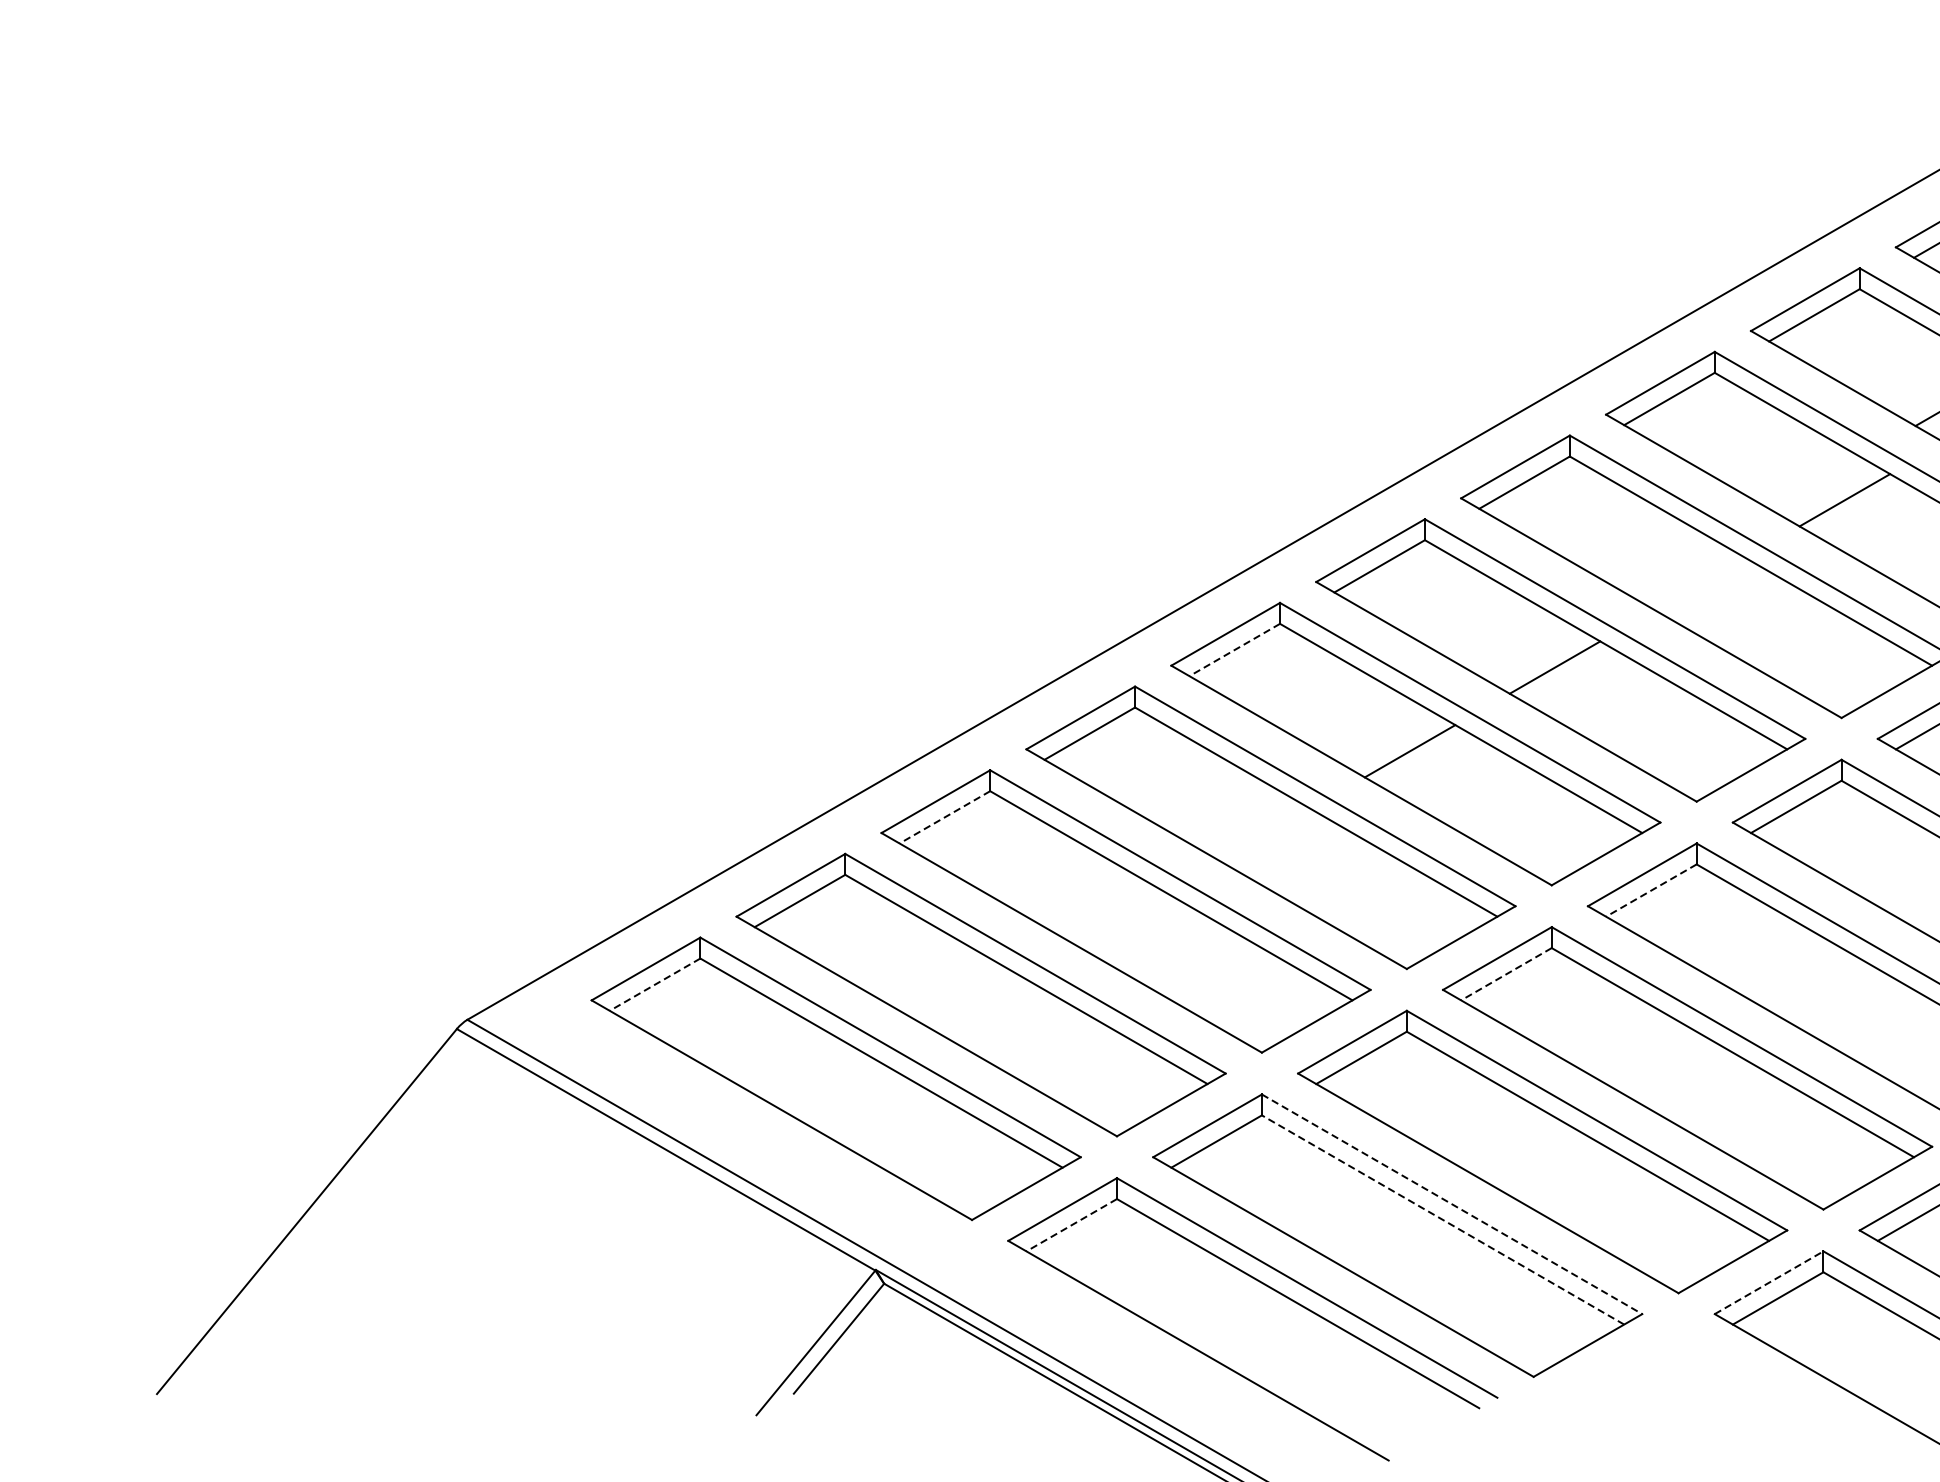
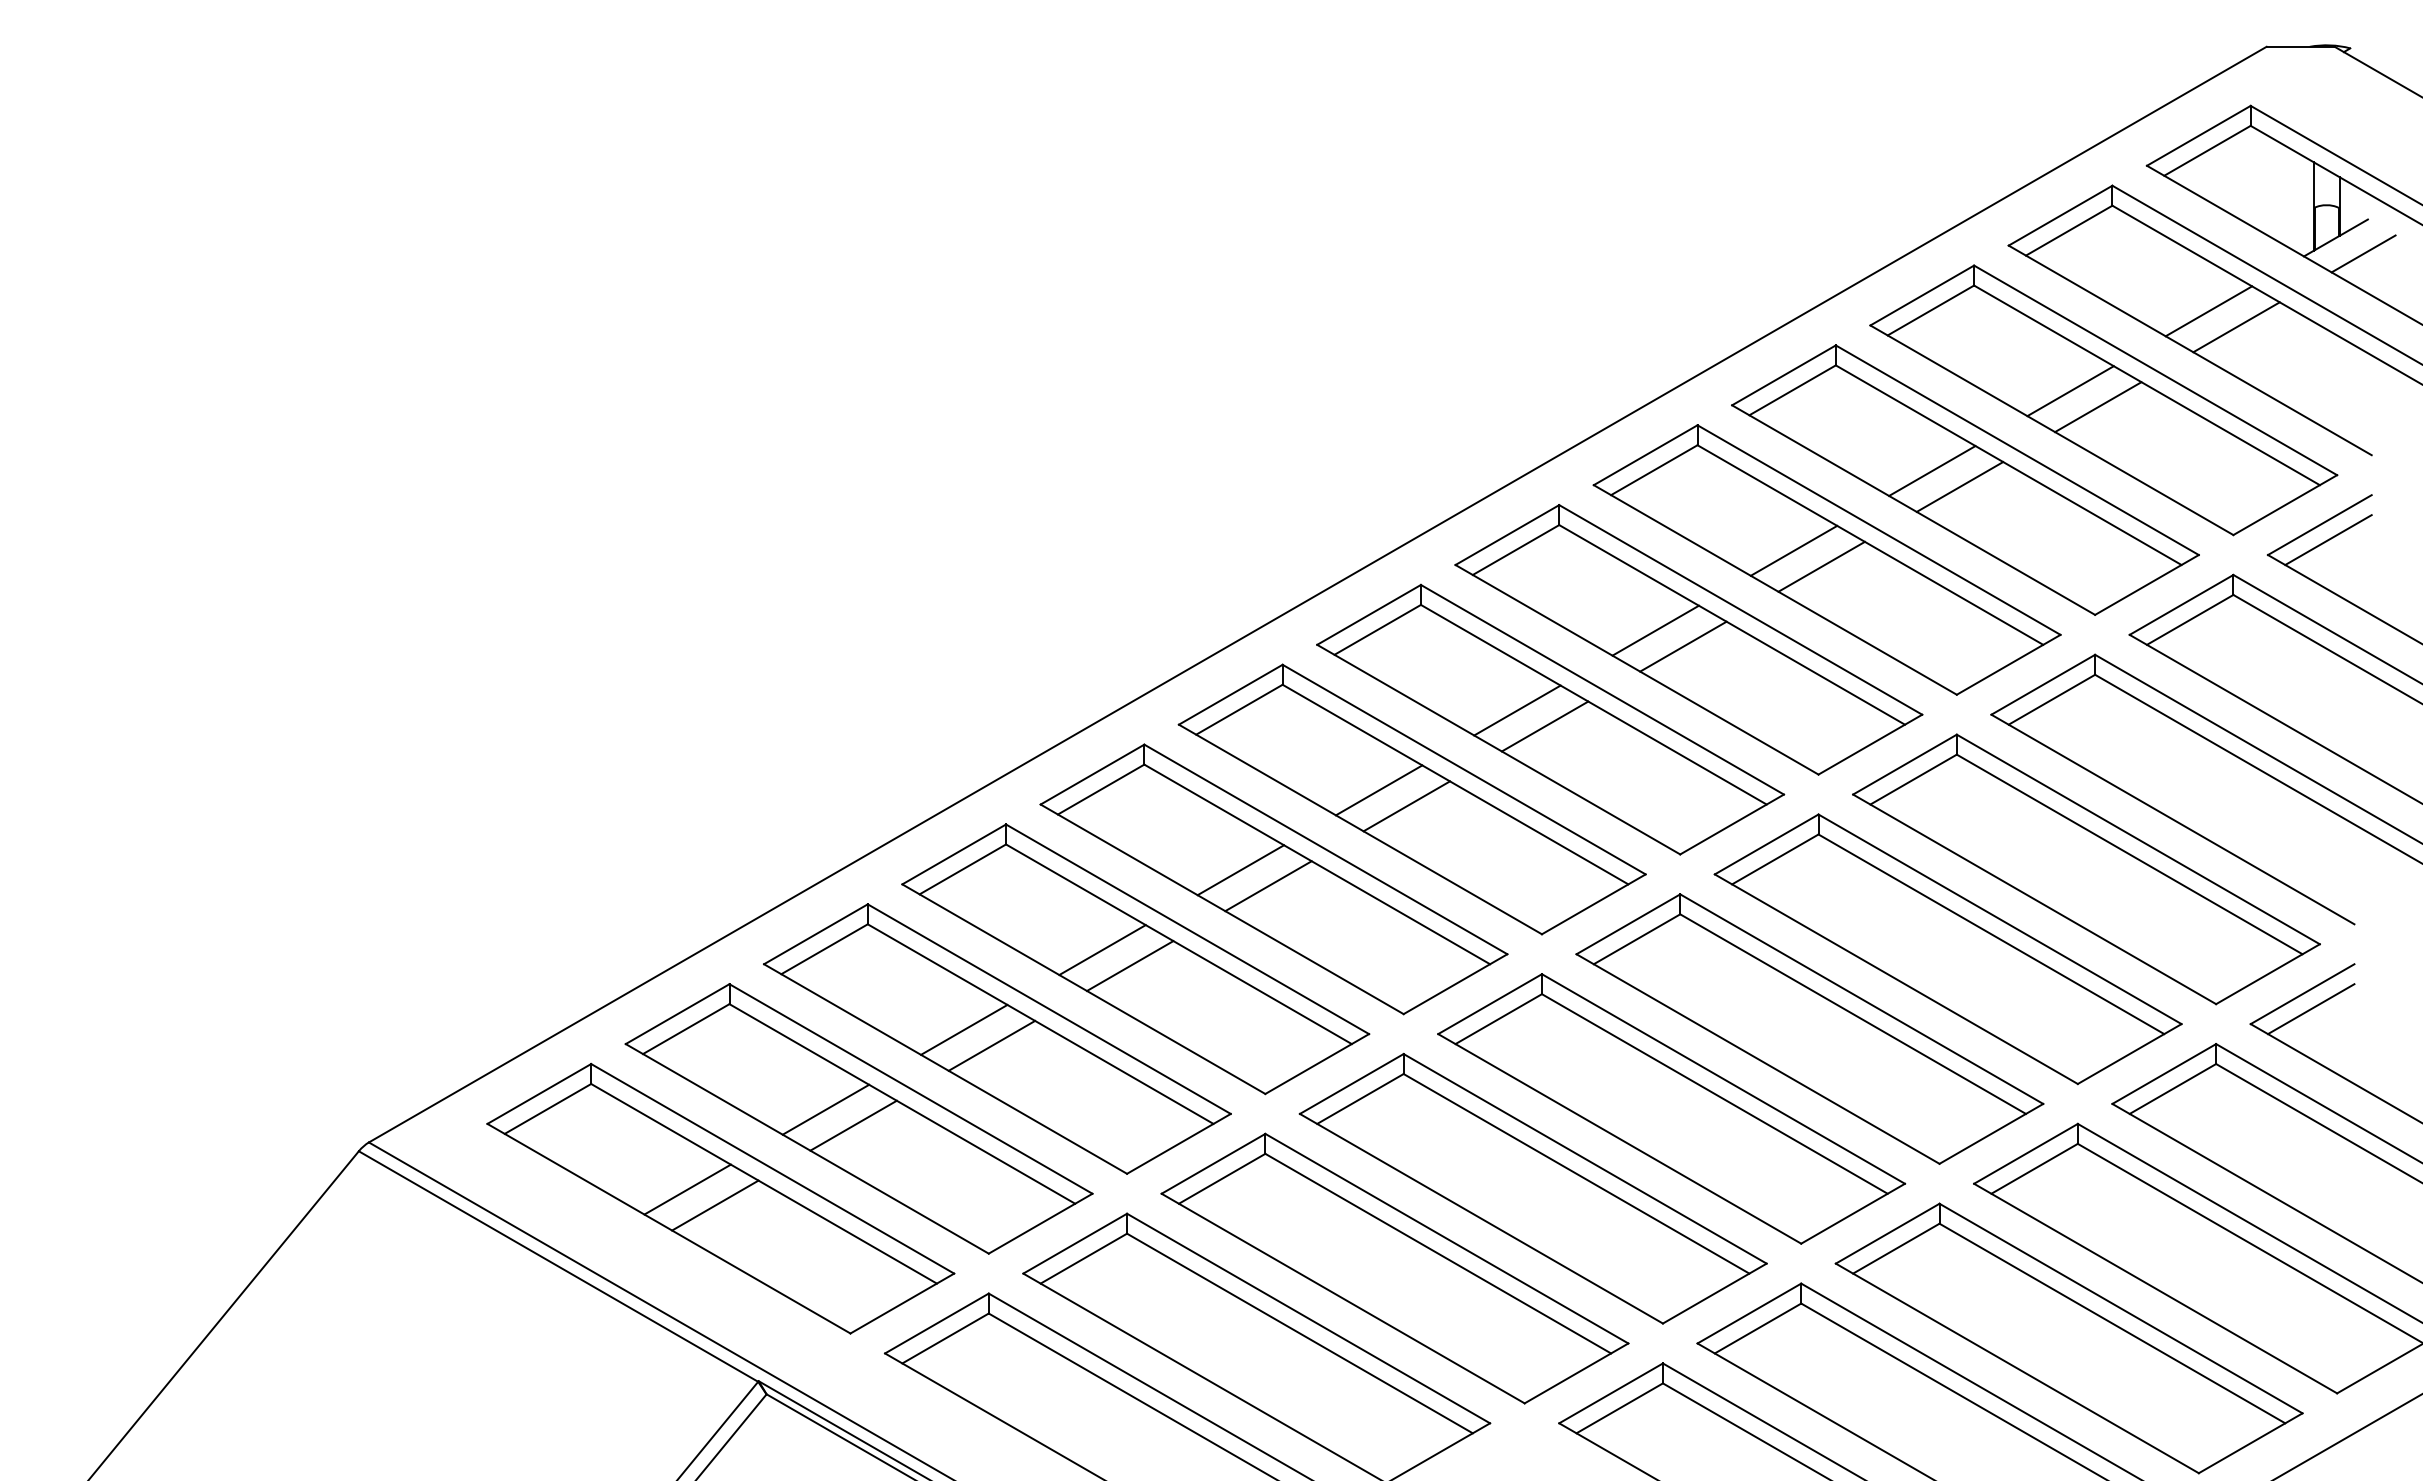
line: (1815, 483) -> (1655, 630), added
line: (1671, 567) -> (1517, 710), added
line: (1699, 583) -> (1544, 726), added
line: (1235, 649) -> (1101, 789), dashed -> solid
line: (1525, 650) -> (1378, 790), added
line: (1380, 734) -> (1240, 870), added
line: (944, 817) -> (824, 949), dashed -> solid
line: (1236, 818) -> (1102, 950), added
line: (1265, 835) -> (1130, 966), added
line: (1651, 890) -> (1498, 1019), dashed -> solid
line: (1091, 901) -> (964, 1029), added
line: (1119, 918) -> (991, 1045), added
line: (1506, 973) -> (1360, 1098), dashed -> solid
line: (654, 984) -> (547, 1108), dashed -> solid
line: (945, 985) -> (825, 1109), added
line: (975, 1002) -> (853, 1125), added
line: (801, 1069) -> (687, 1189), added
line: (830, 1085) -> (715, 1205), added
line: (1452, 1204) -> (1308, 1318), dashed -> solid
line: (1442, 1219) -> (1299, 1333), dashed -> solid
line: (1071, 1225) -> (945, 1338), dashed -> solid
line: (1769, 1282) -> (1611, 1393), dashed -> solid

